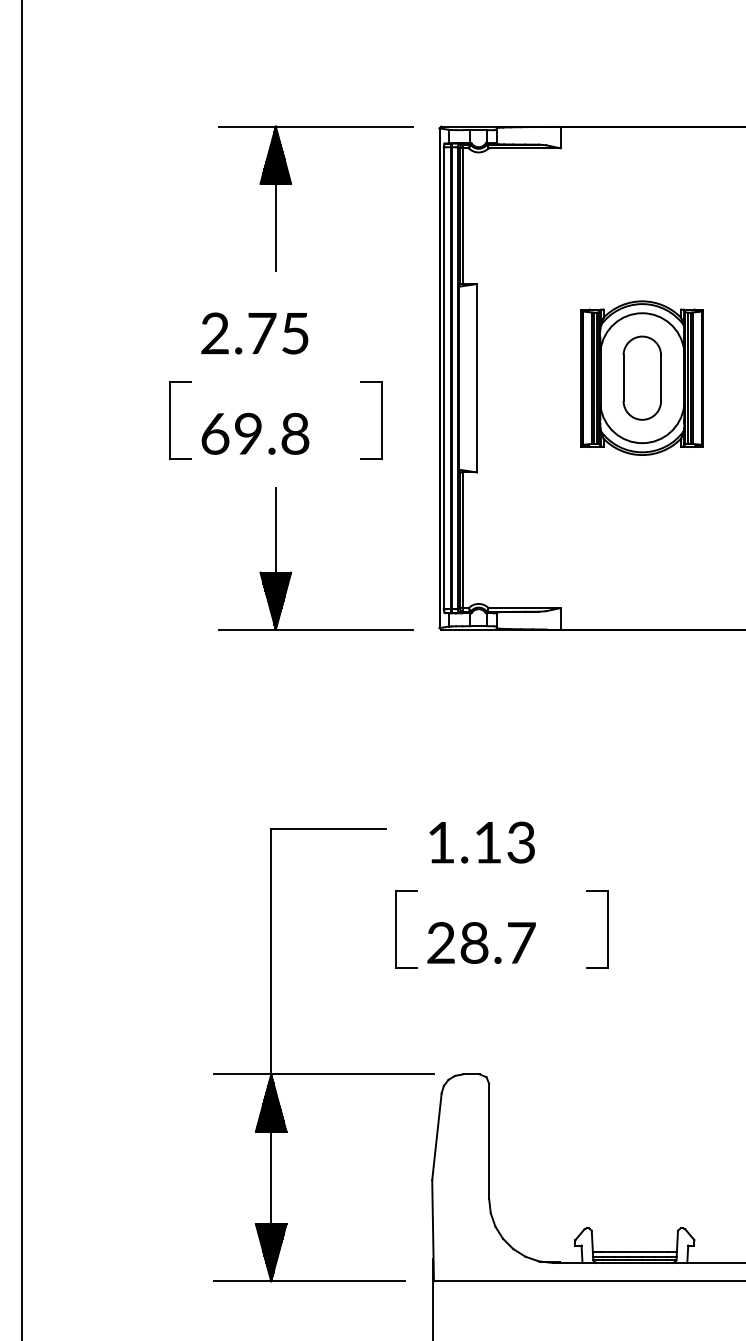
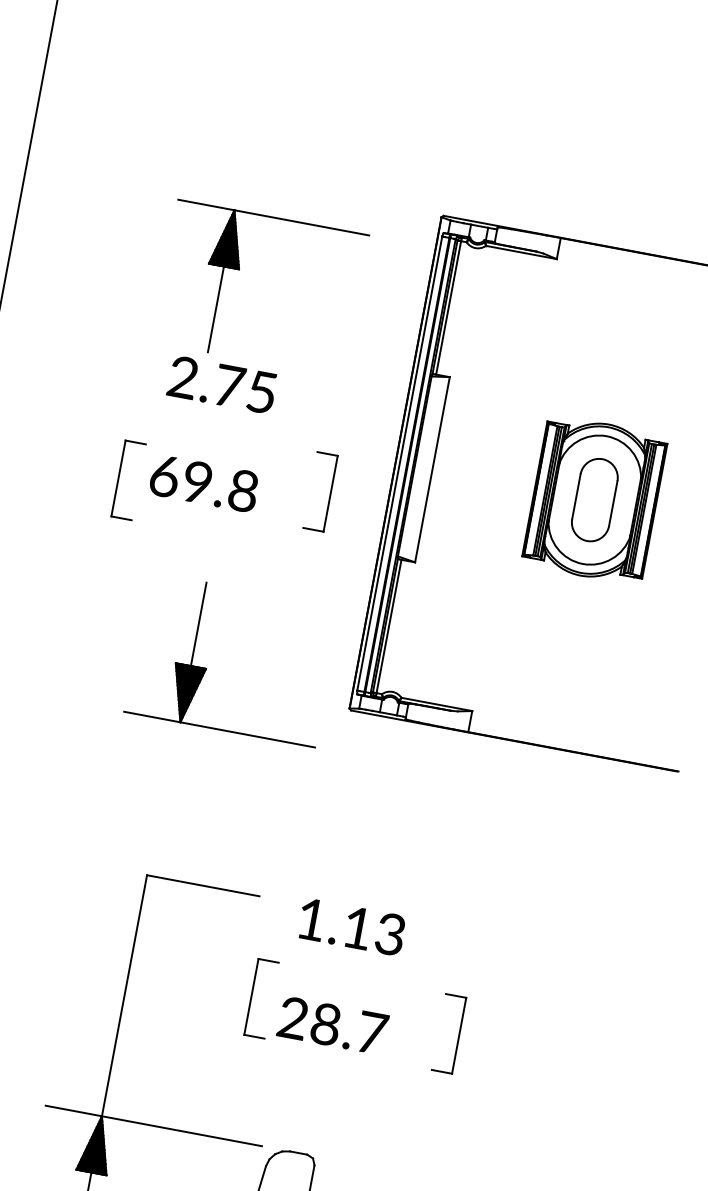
part: (292, 184) -> (240, 270), moved
part: (170, 420) -> (118, 478), moved
part: (292, 572) -> (207, 669), moved

